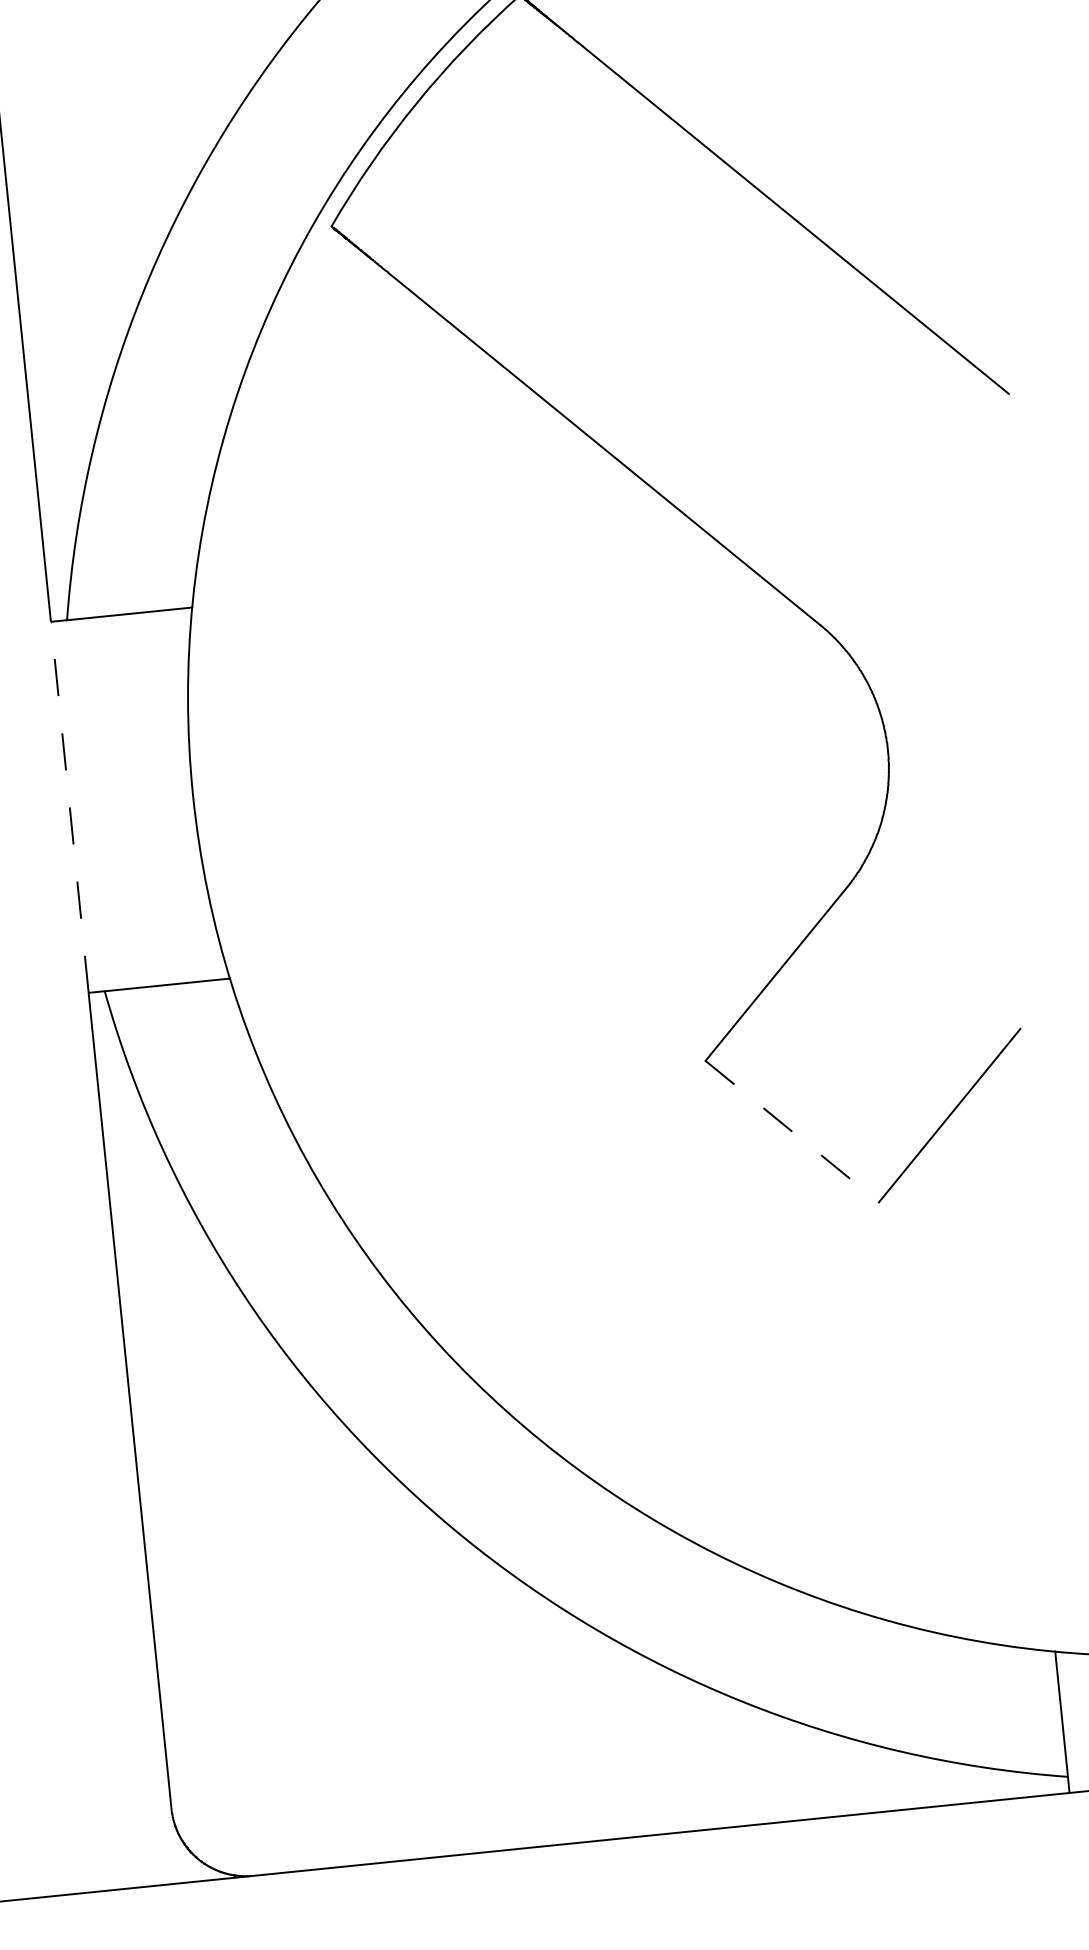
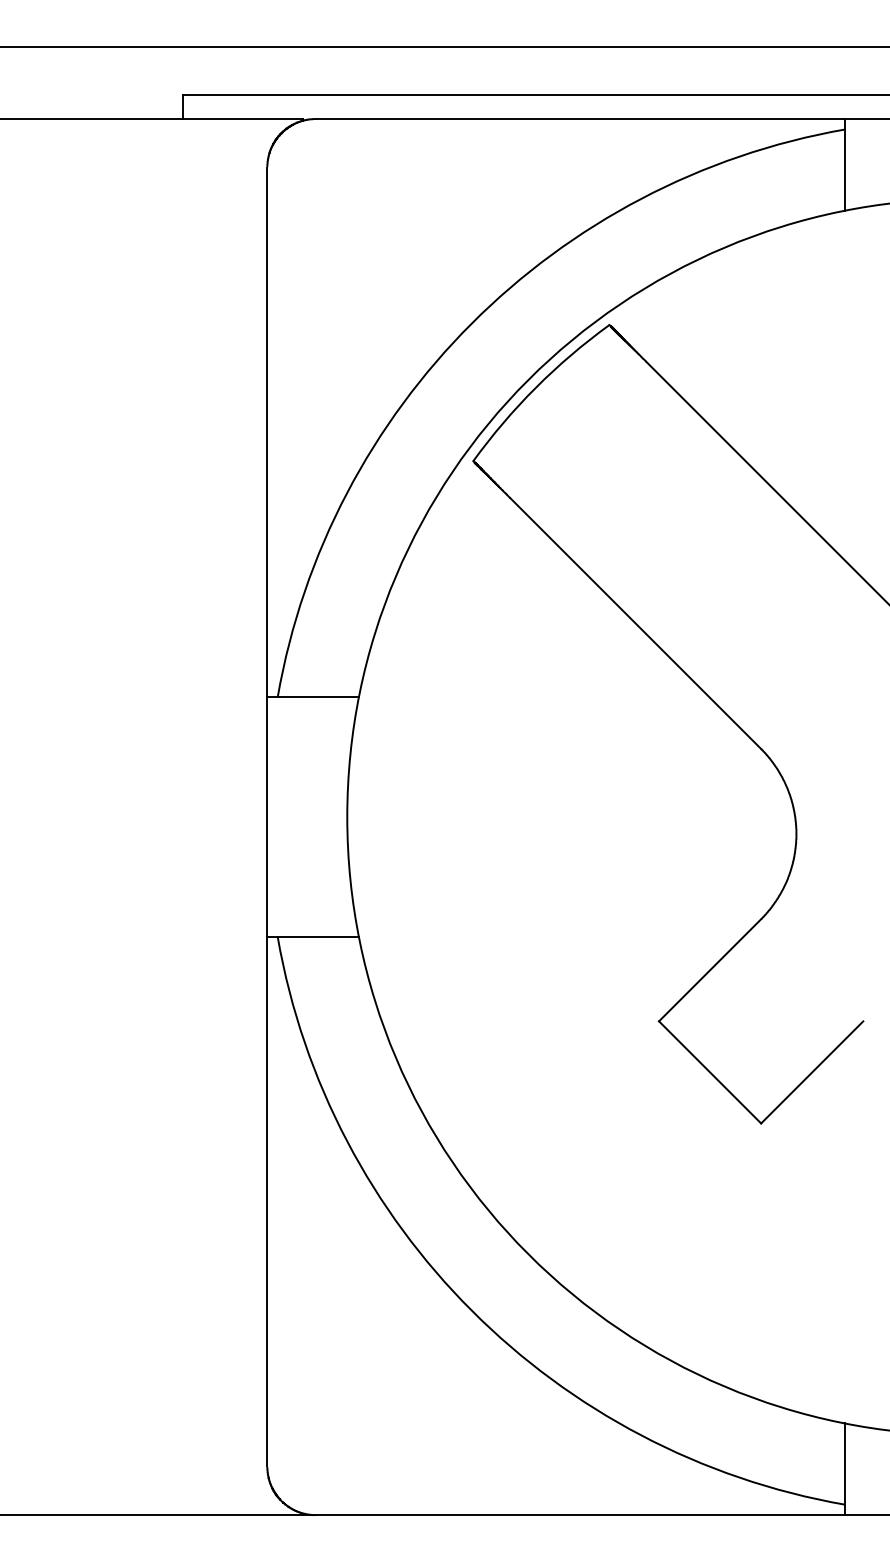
line: (69, 806) -> (267, 816), dashed -> solid
line: (792, 1131) -> (710, 1072), dashed -> solid

